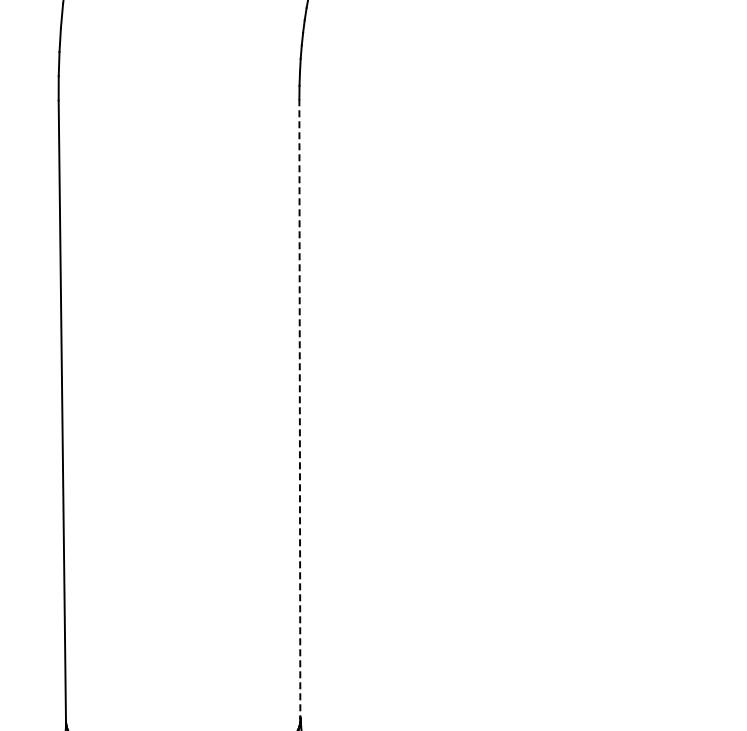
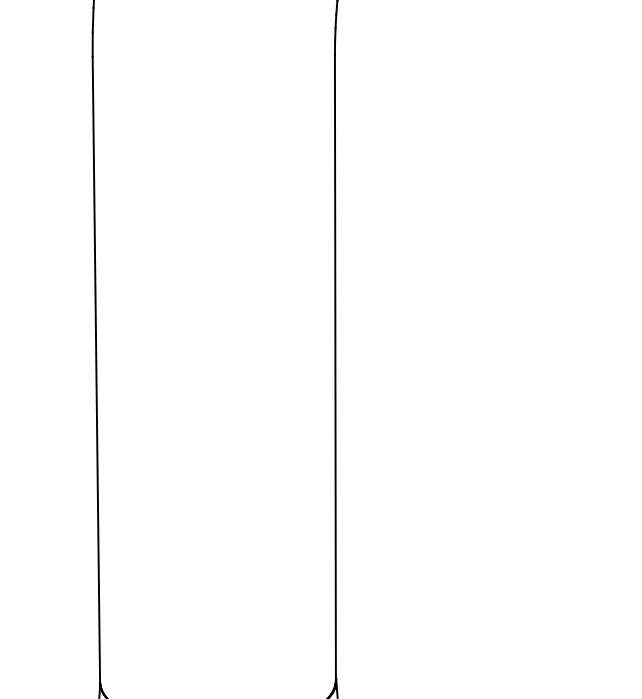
line: (299, 409) -> (335, 367), dashed -> solid

